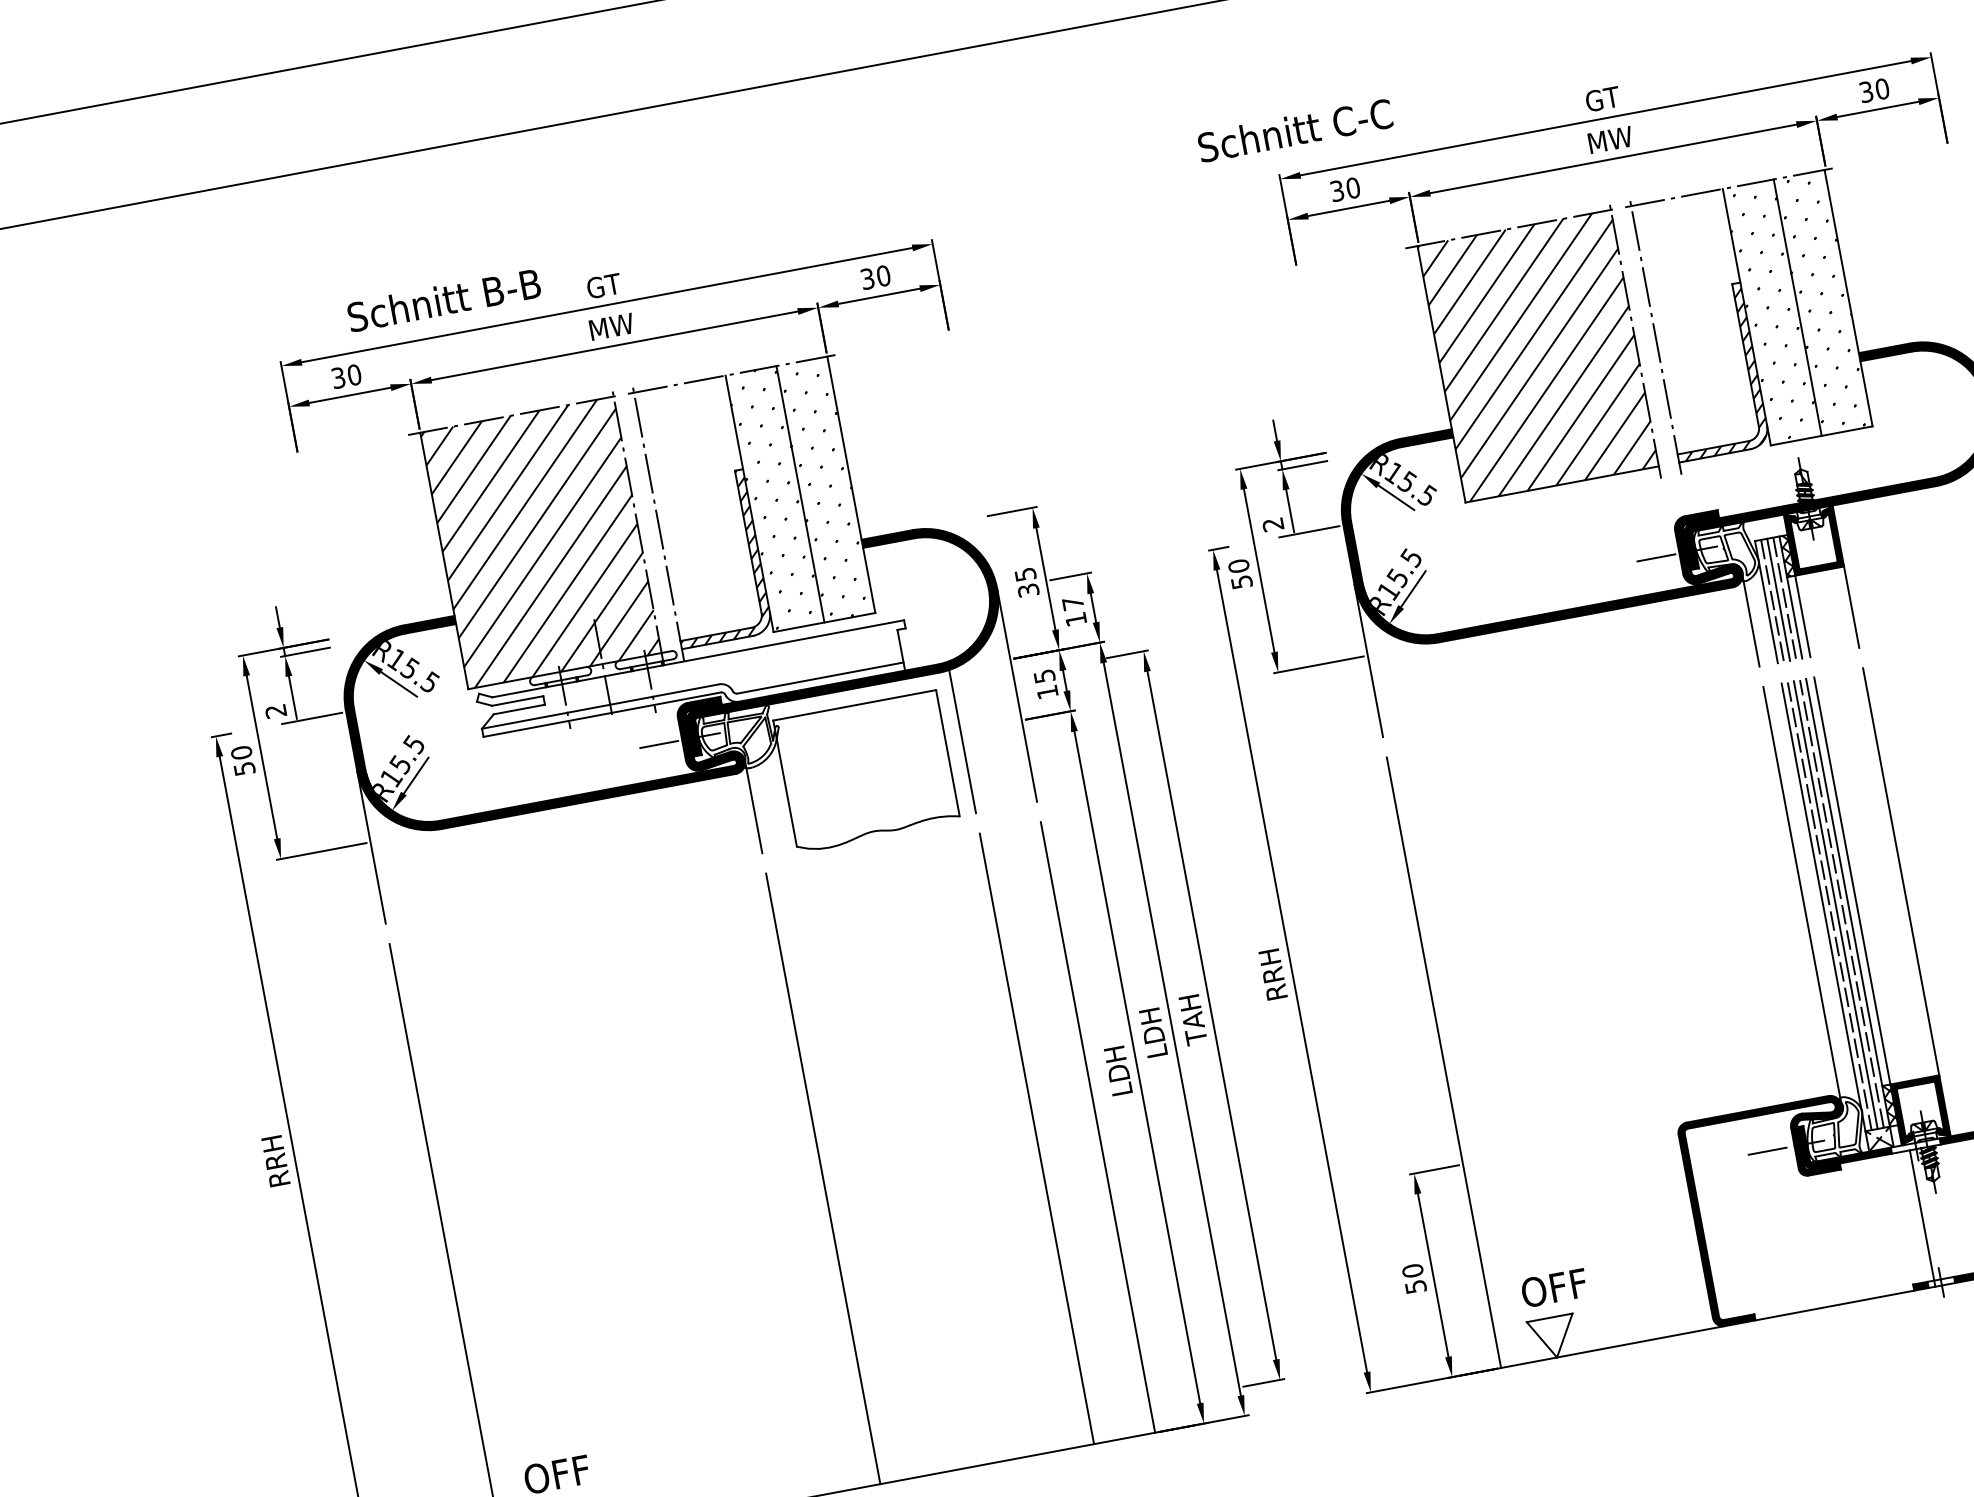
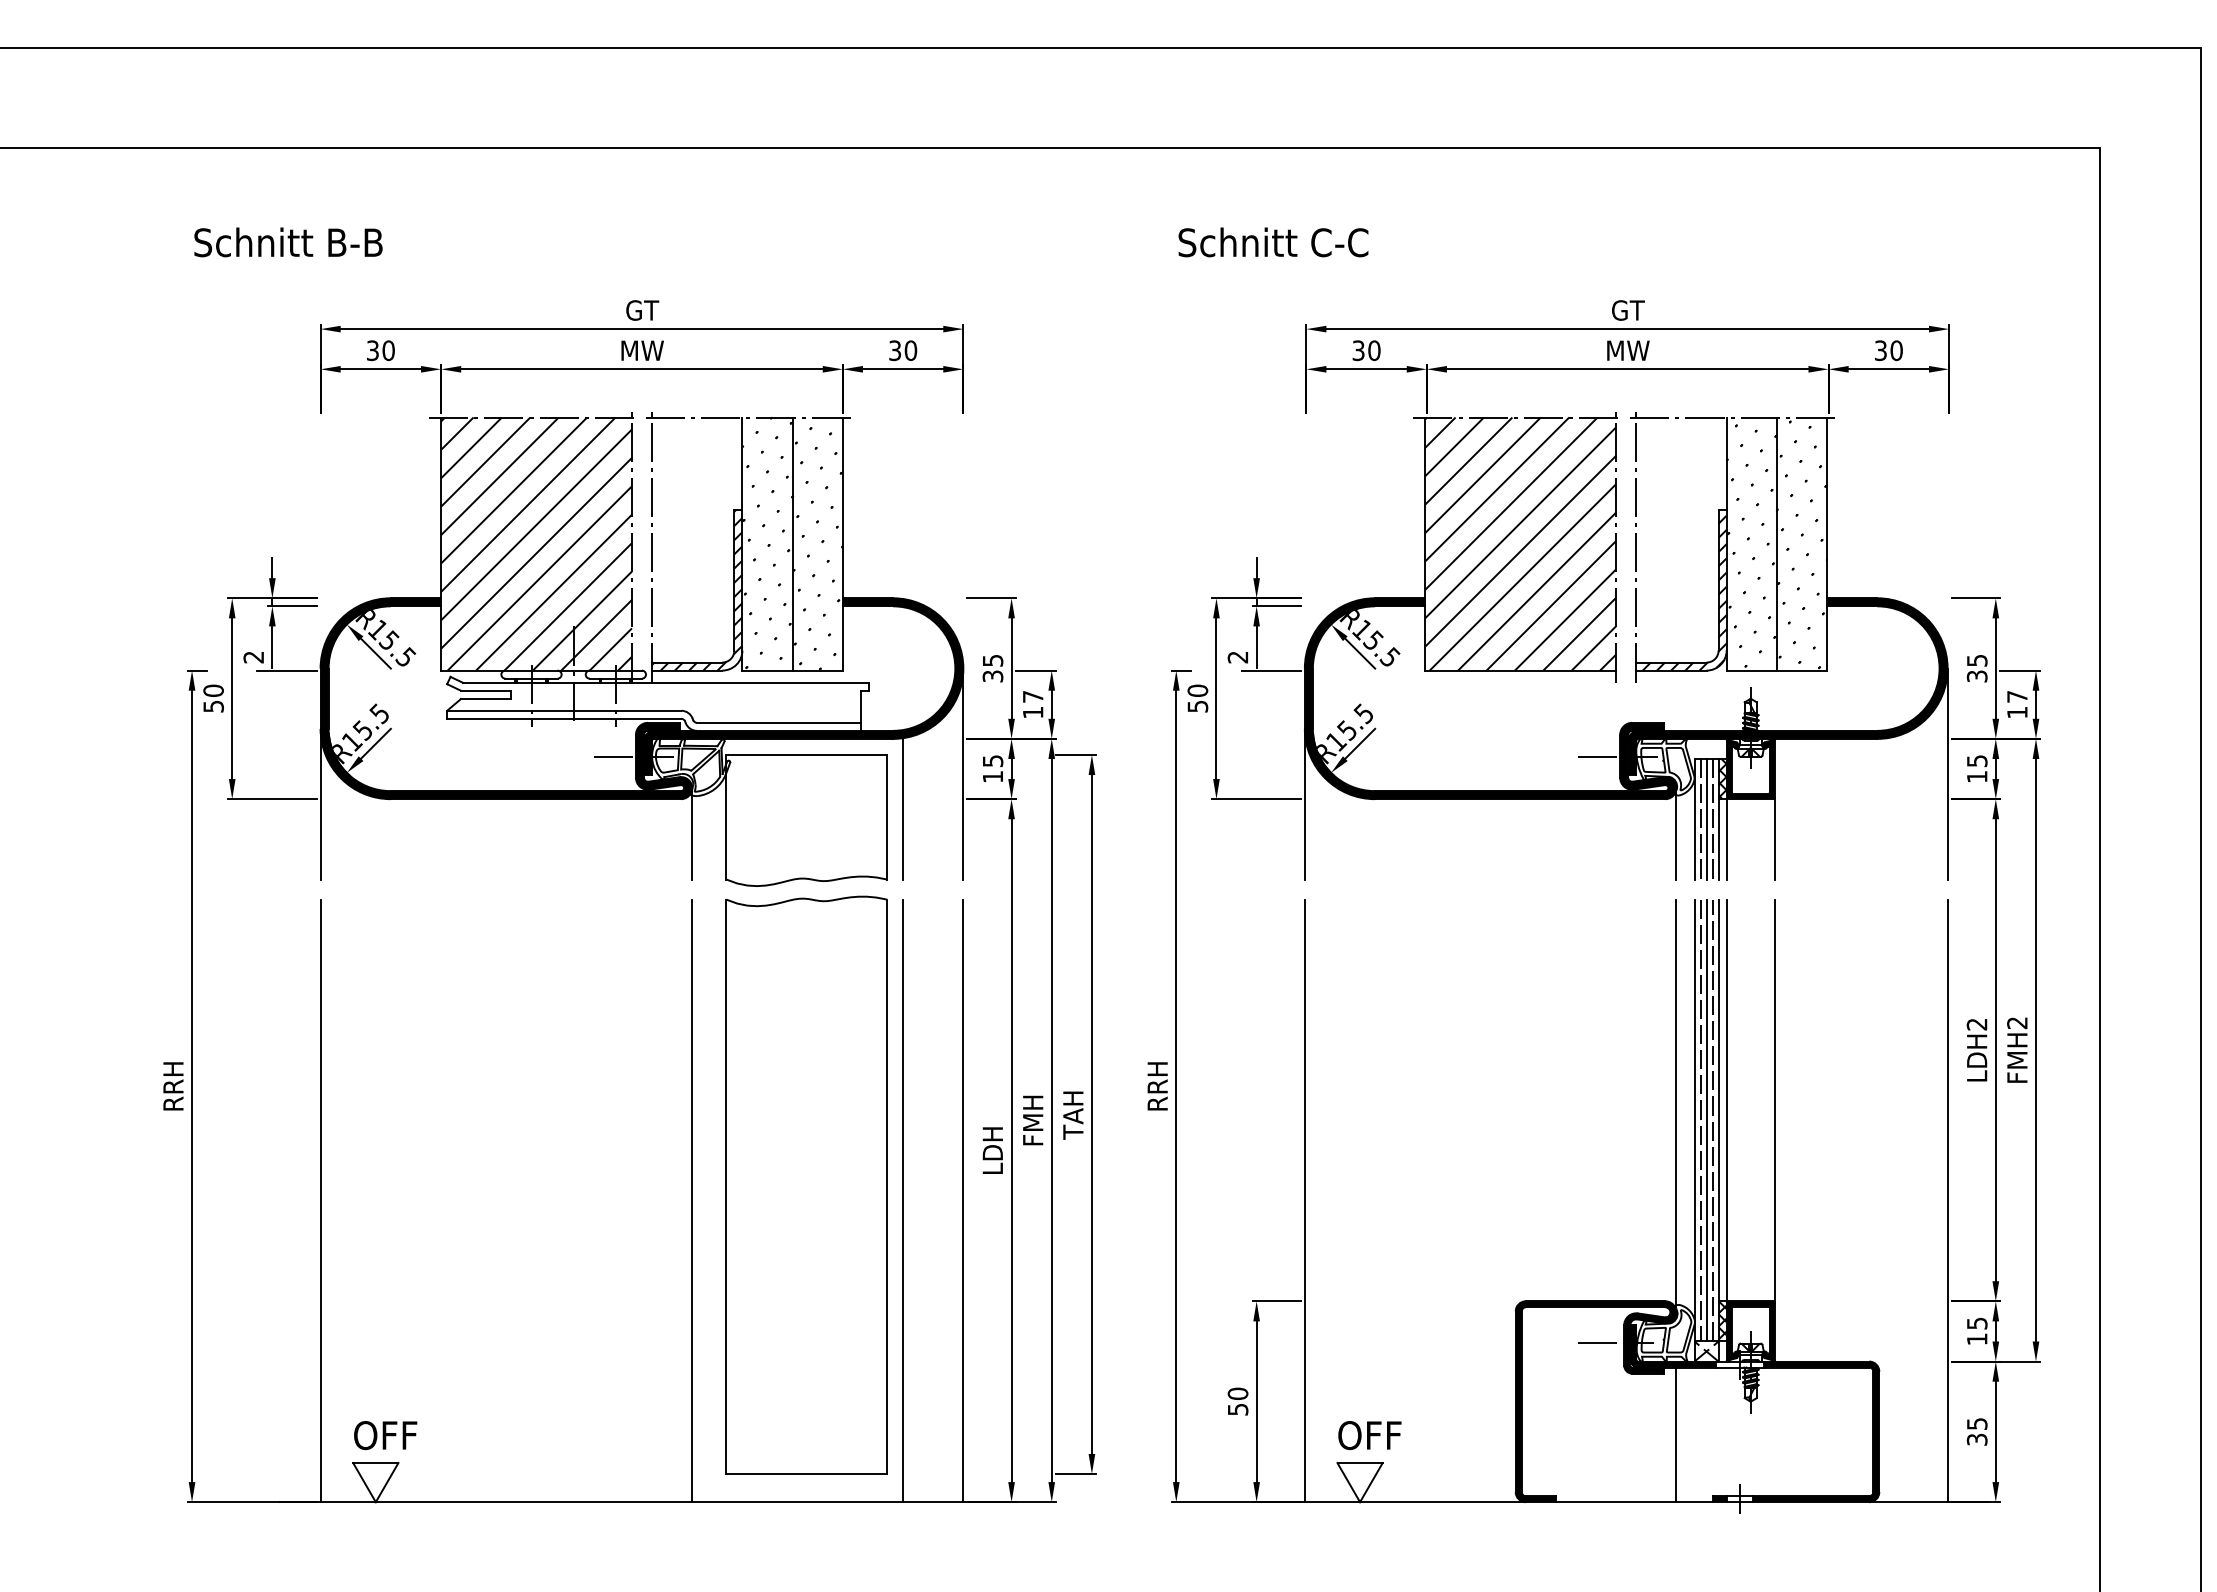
text: (1295, 130) -> (1273, 242), moved
text: (444, 300) -> (288, 242), moved
text: (1153, 1032) -> (1033, 1120), LDH -> FMH
part: (935, 1140) -> (806, 1184), added
line: (1922, 1218) -> (1676, 1434), moved

